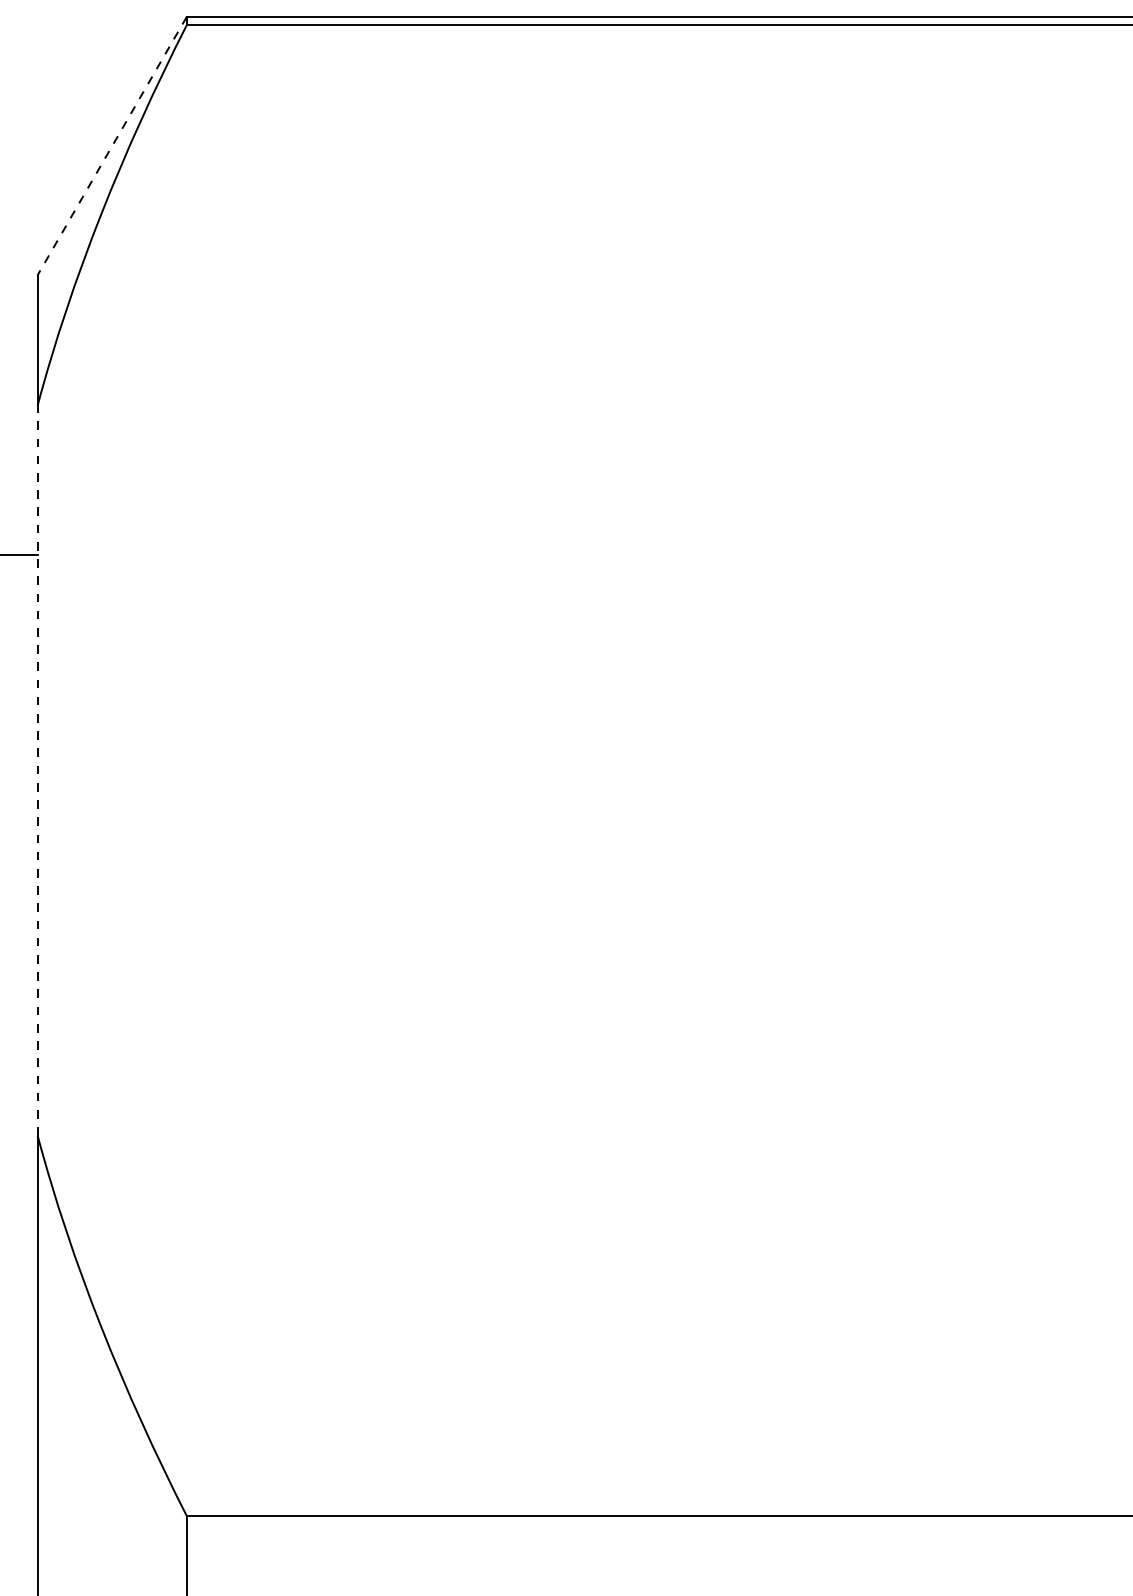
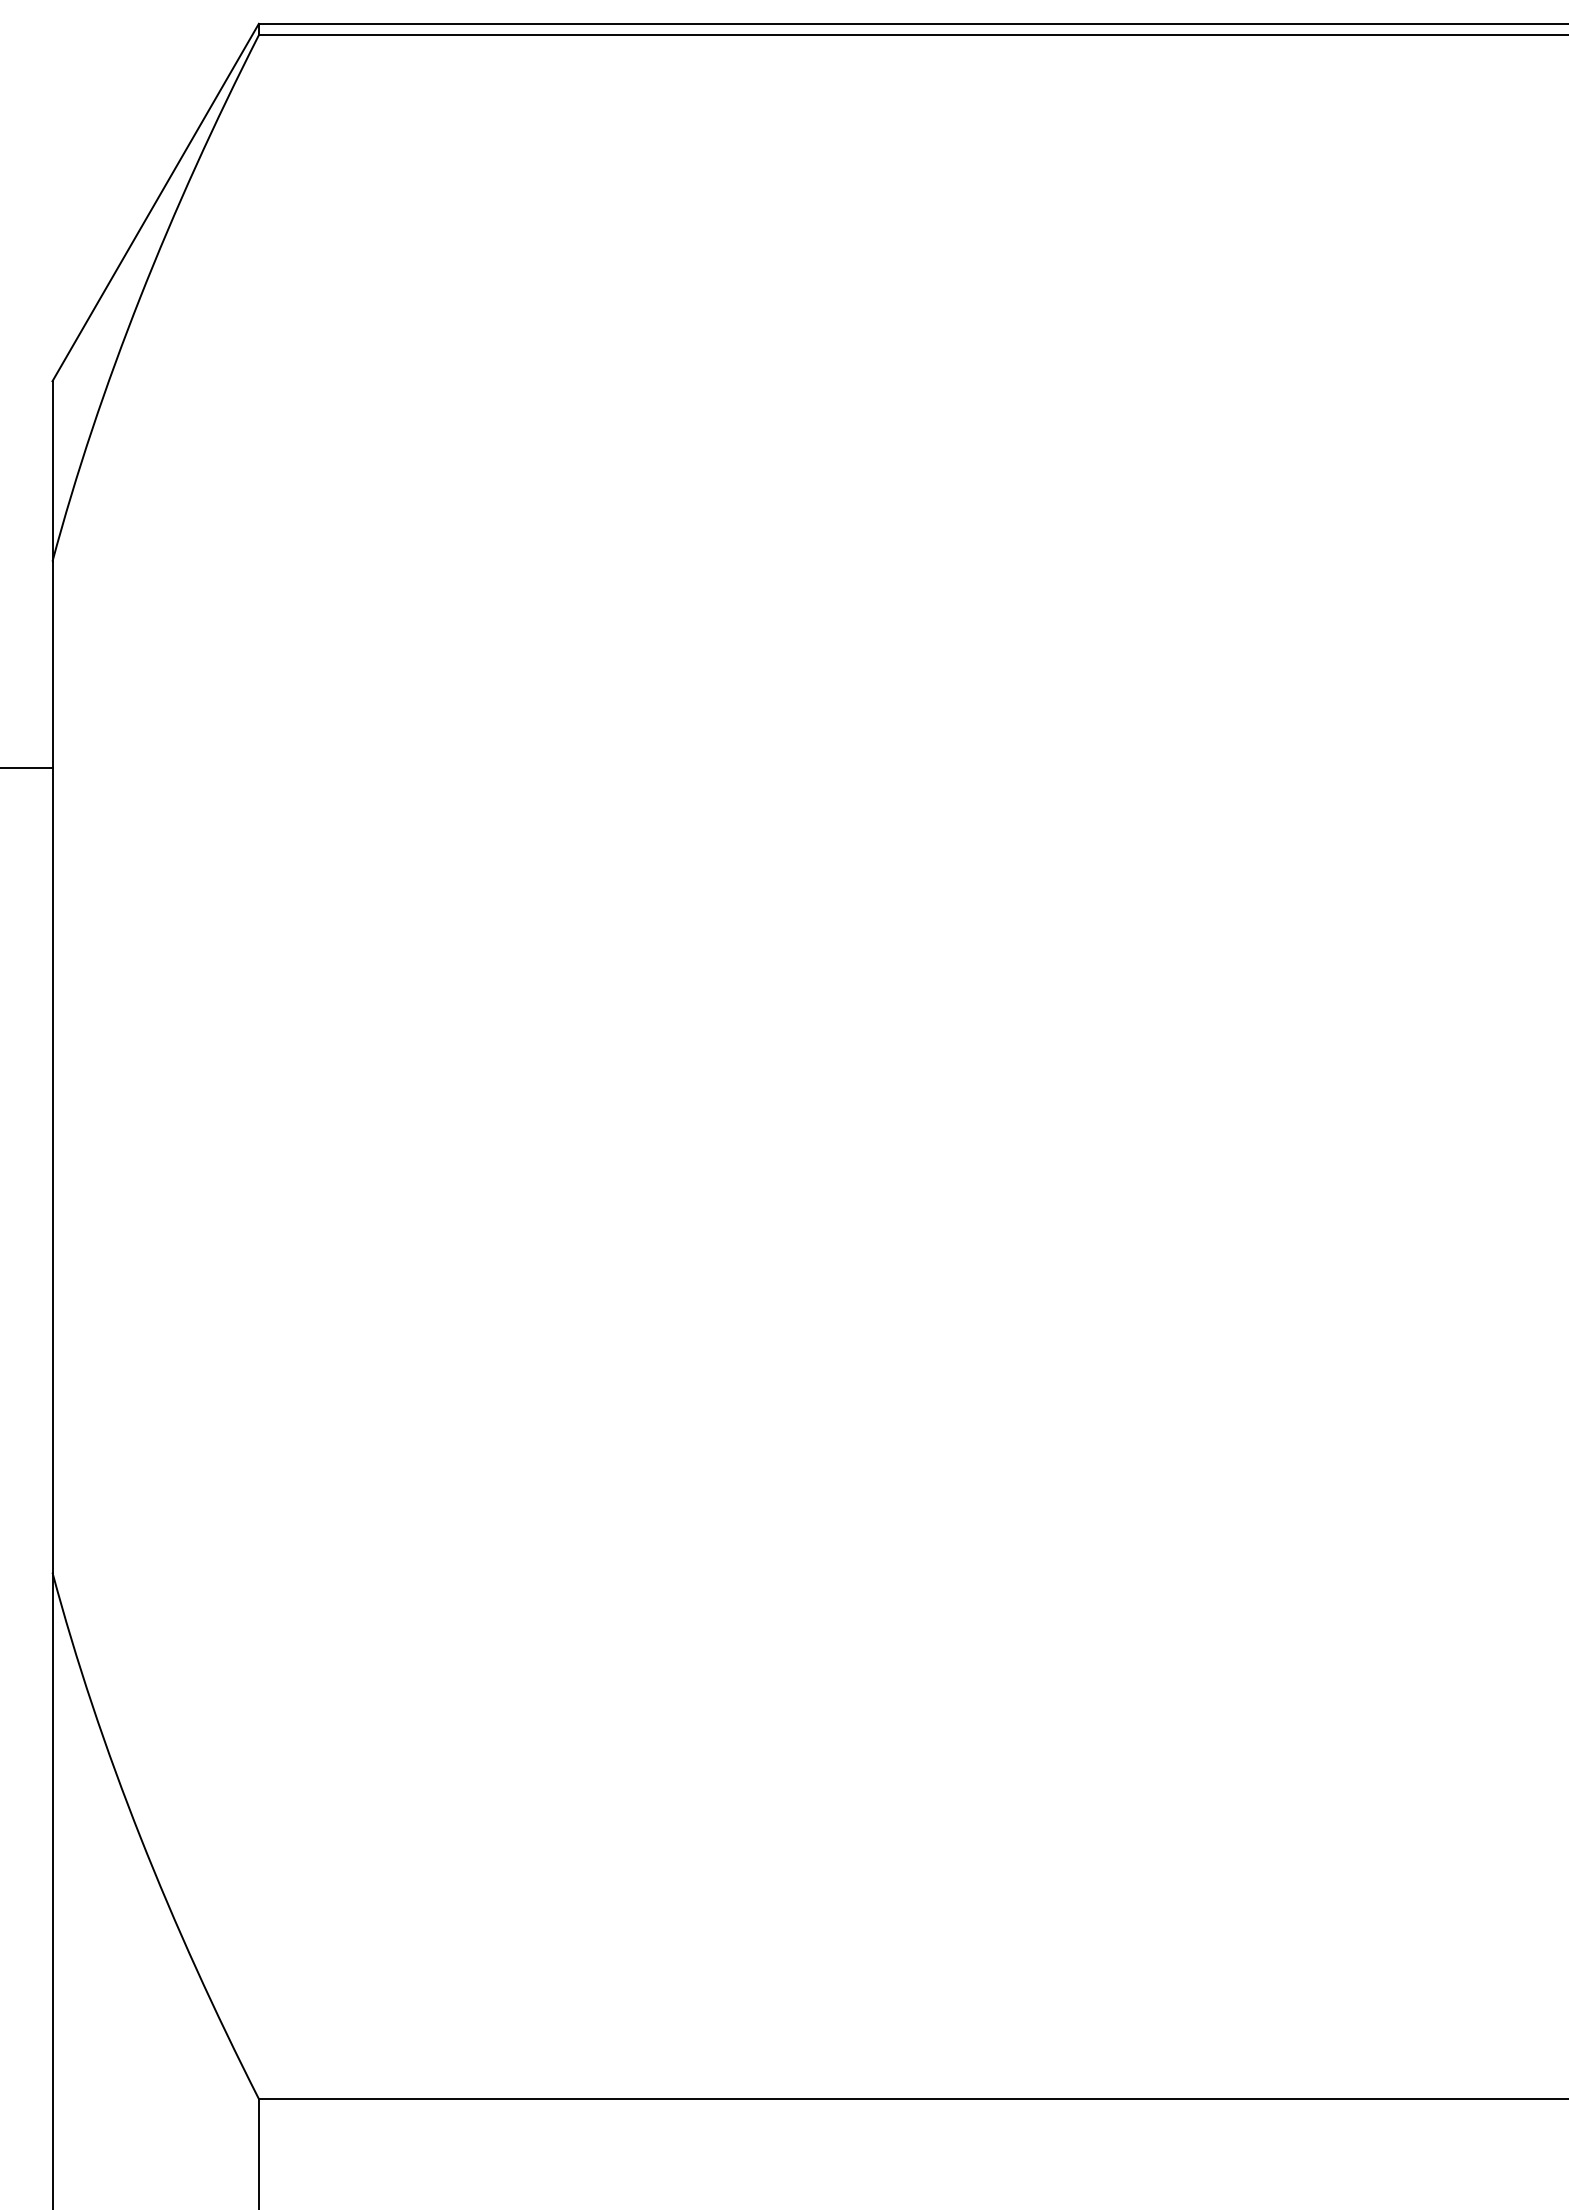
line: (112, 146) -> (155, 202), dashed -> solid
line: (37, 770) -> (52, 1067), dashed -> solid

